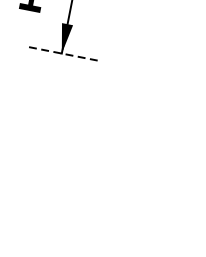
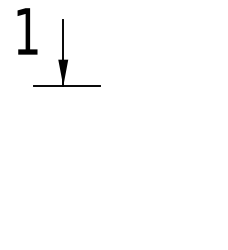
line: (65, 54) -> (66, 86), dashed -> solid

